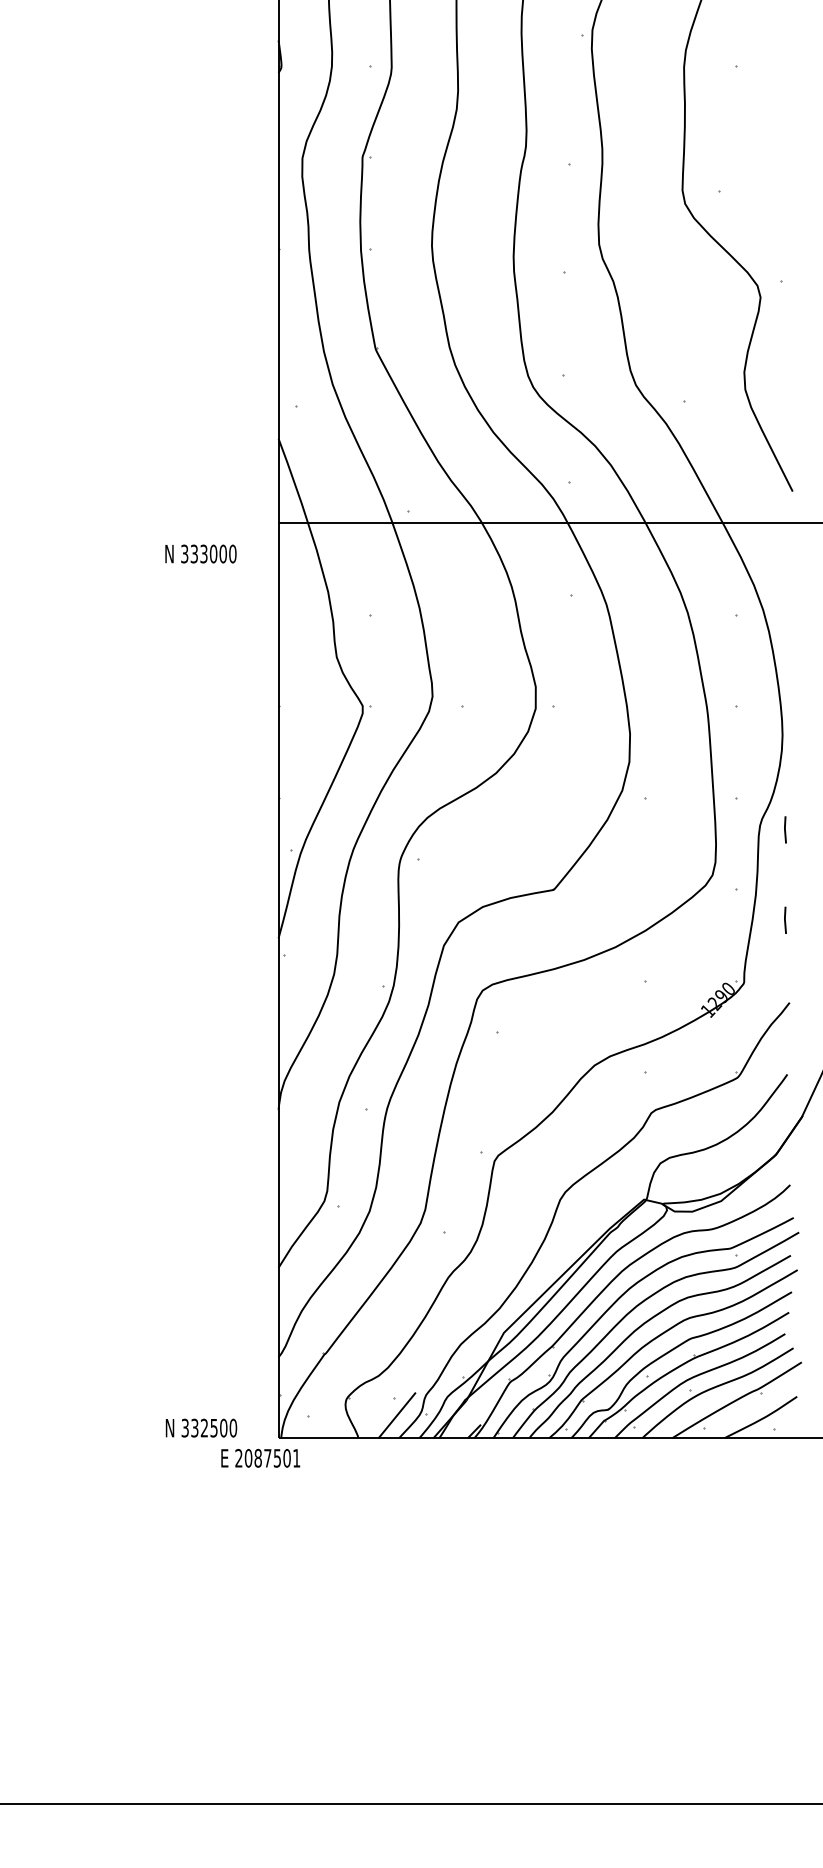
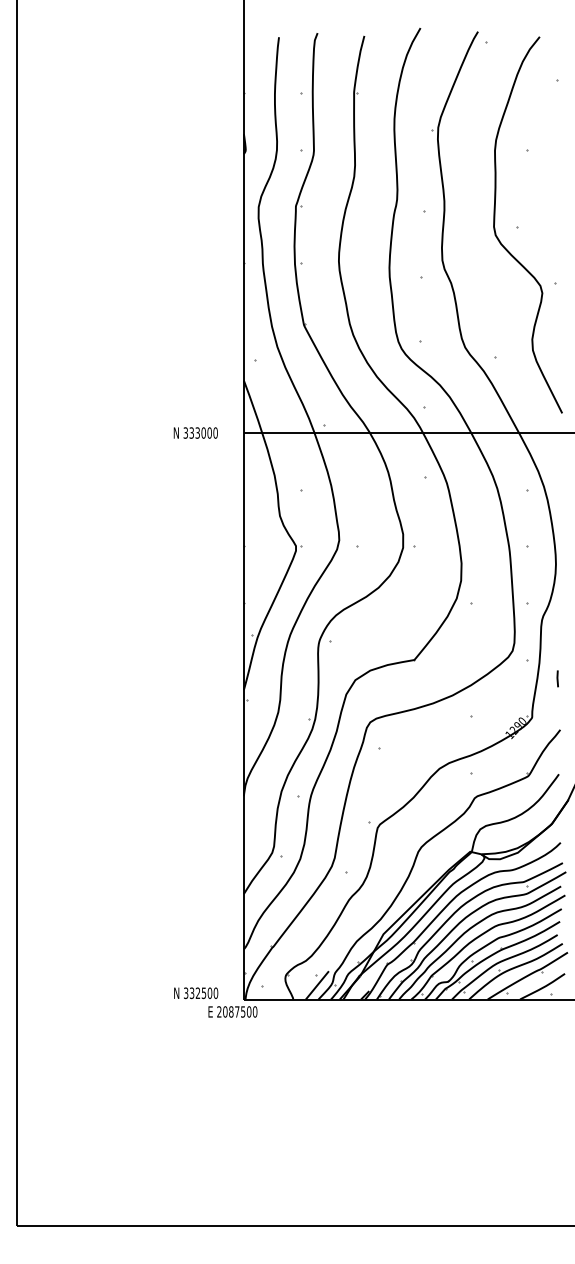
text: (200, 553) -> (195, 432), moved
line: (785, 829) -> (557, 622), removed
text: (295, 1457) -> (254, 1011), 2087501 -> 2087500

